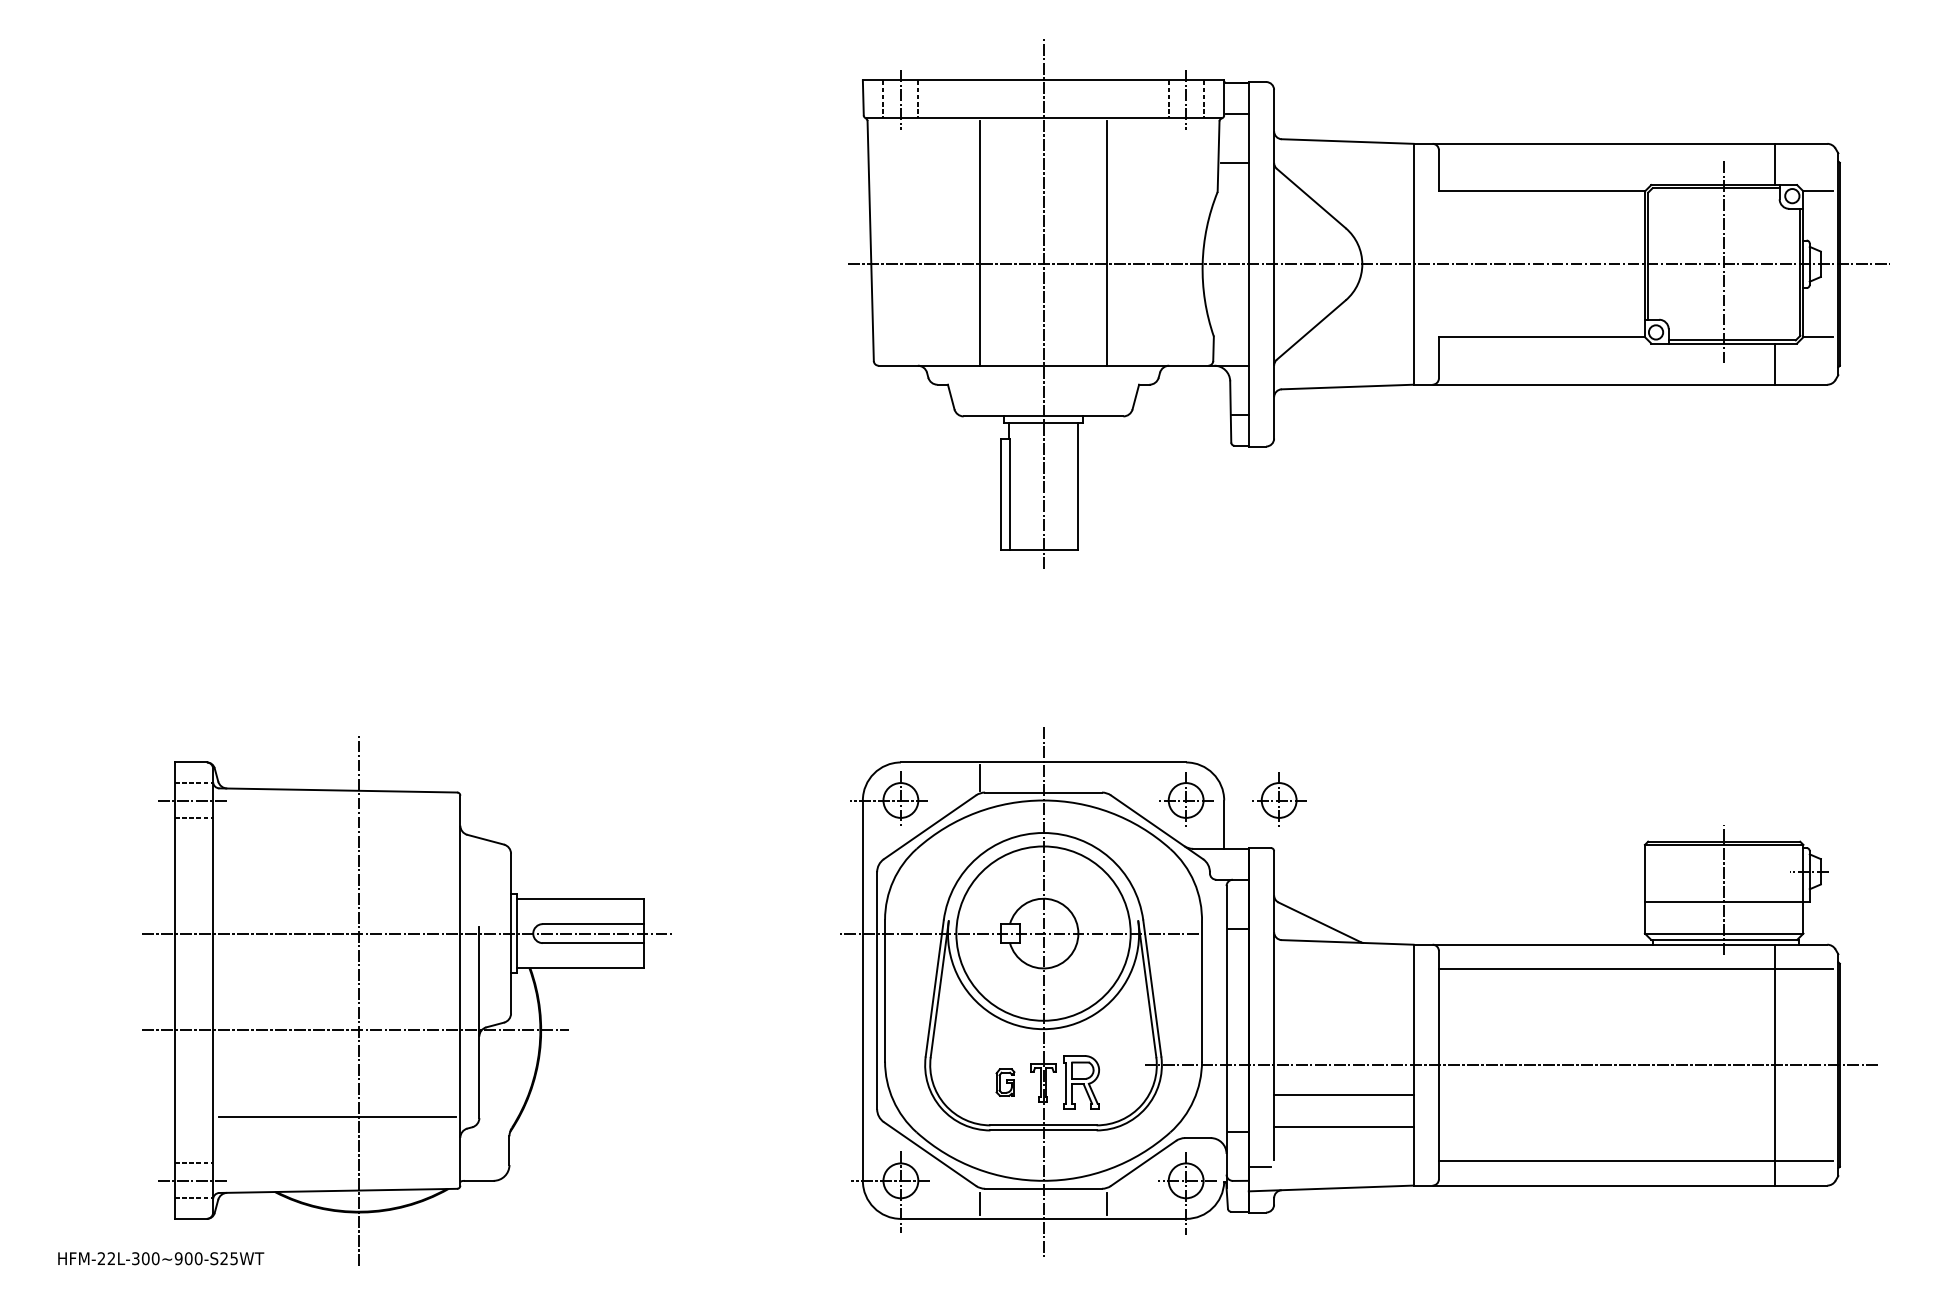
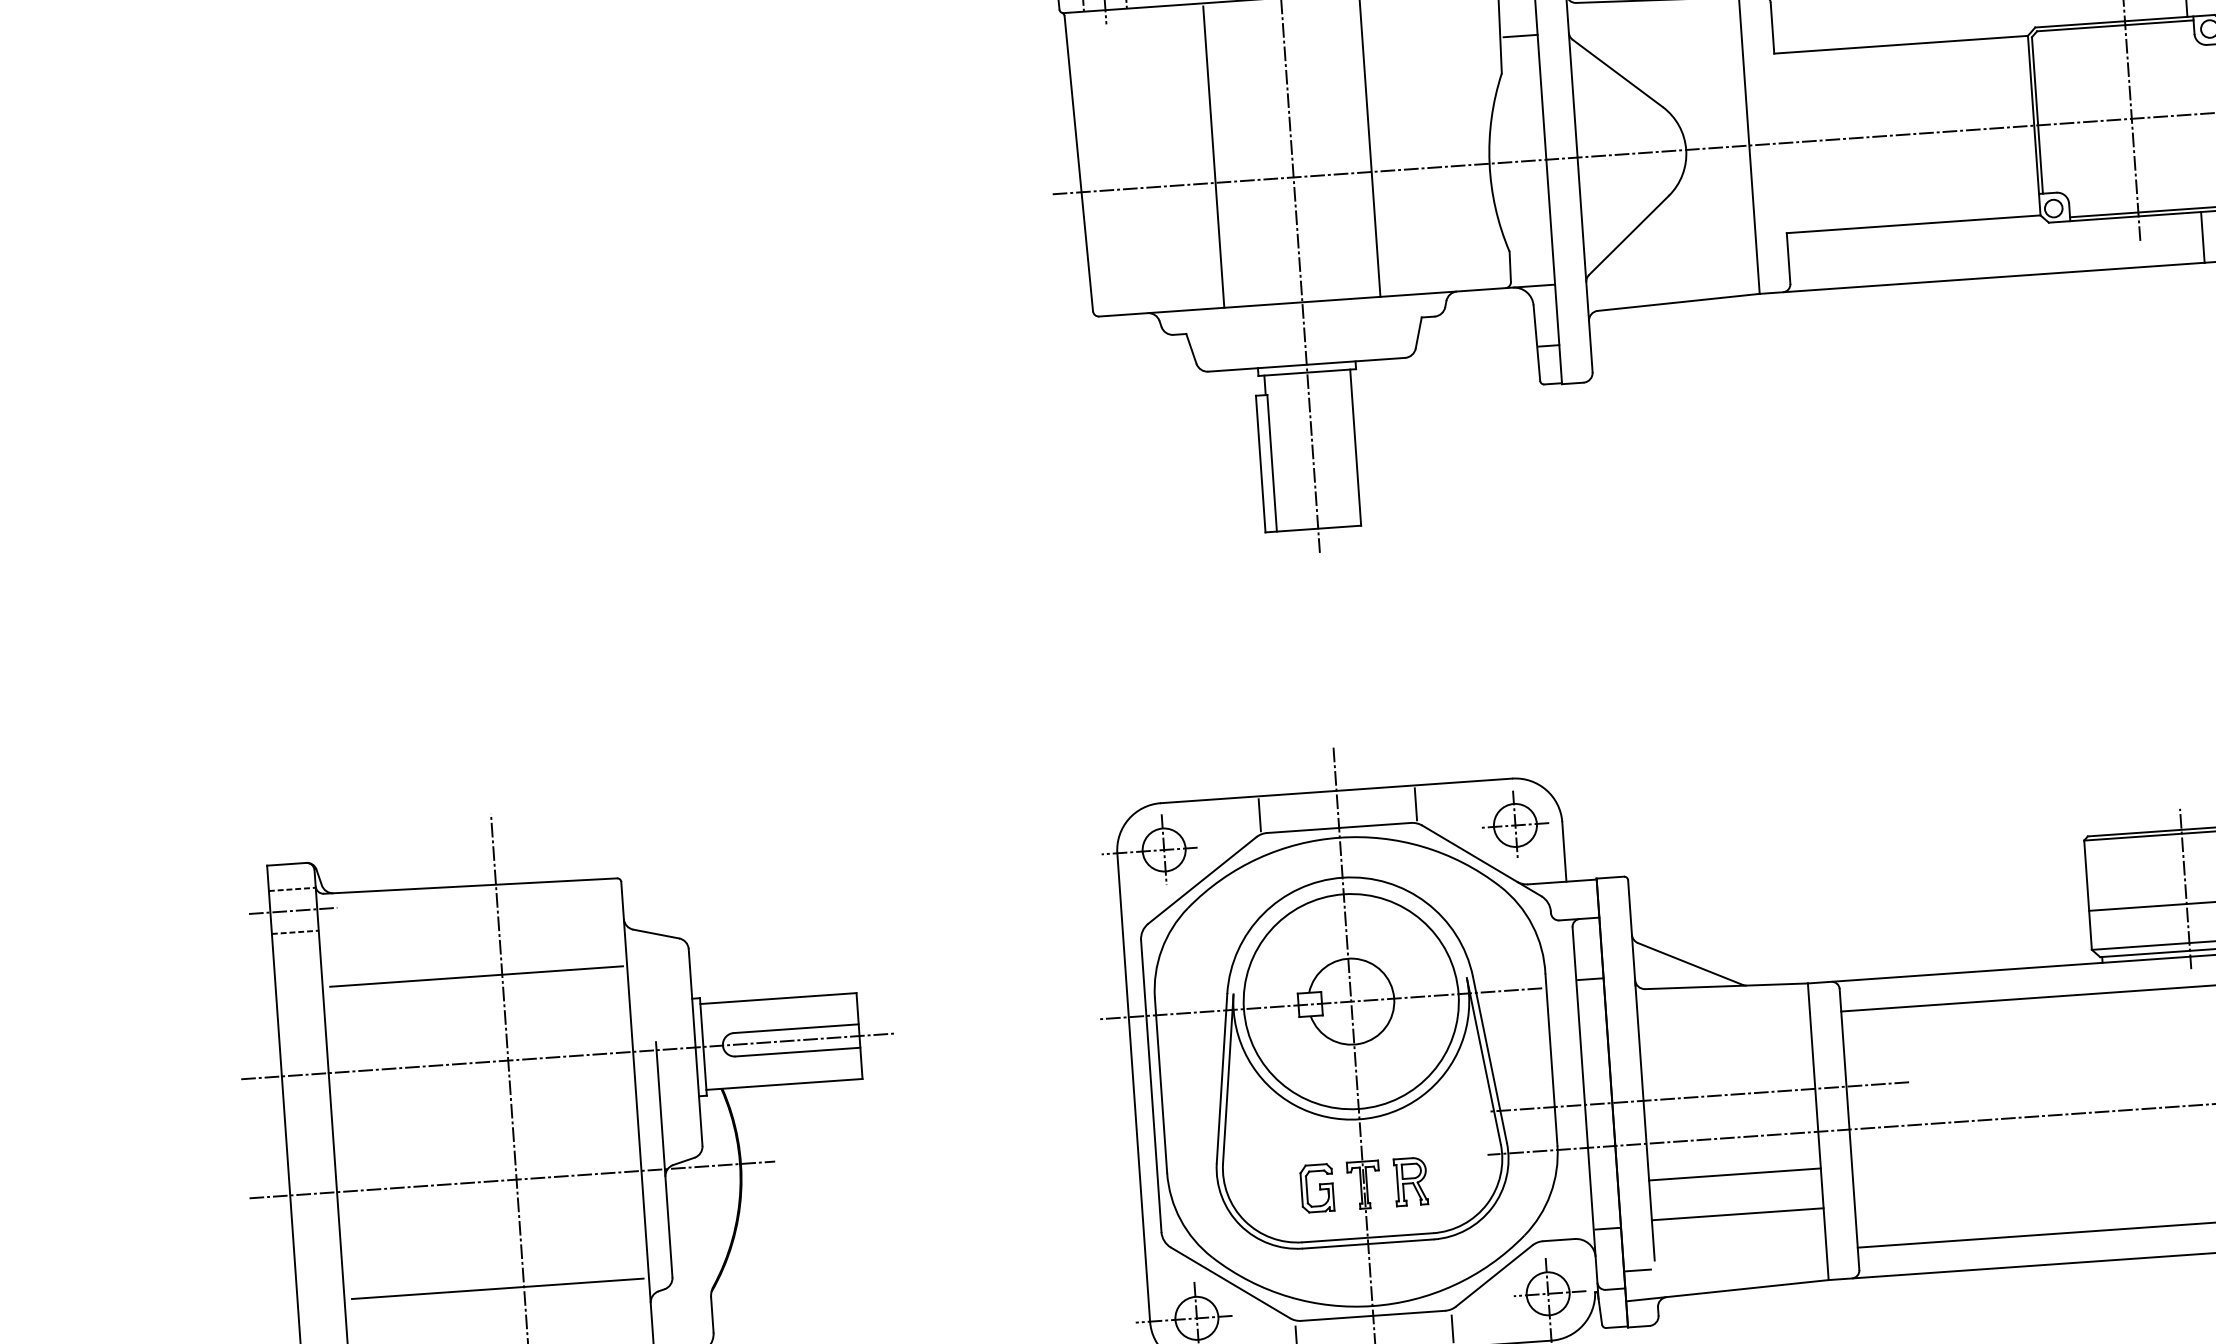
line: (1106, 777) -> (1415, 803), added
part: (1279, 799) -> (1630, 816), removed
line: (337, 863) -> (475, 976), added
line: (1318, 1030) -> (1698, 1097), added
part: (1005, 1082) -> (1317, 1188), size x1.43
part: (1081, 1082) -> (1410, 1181), size x0.71

